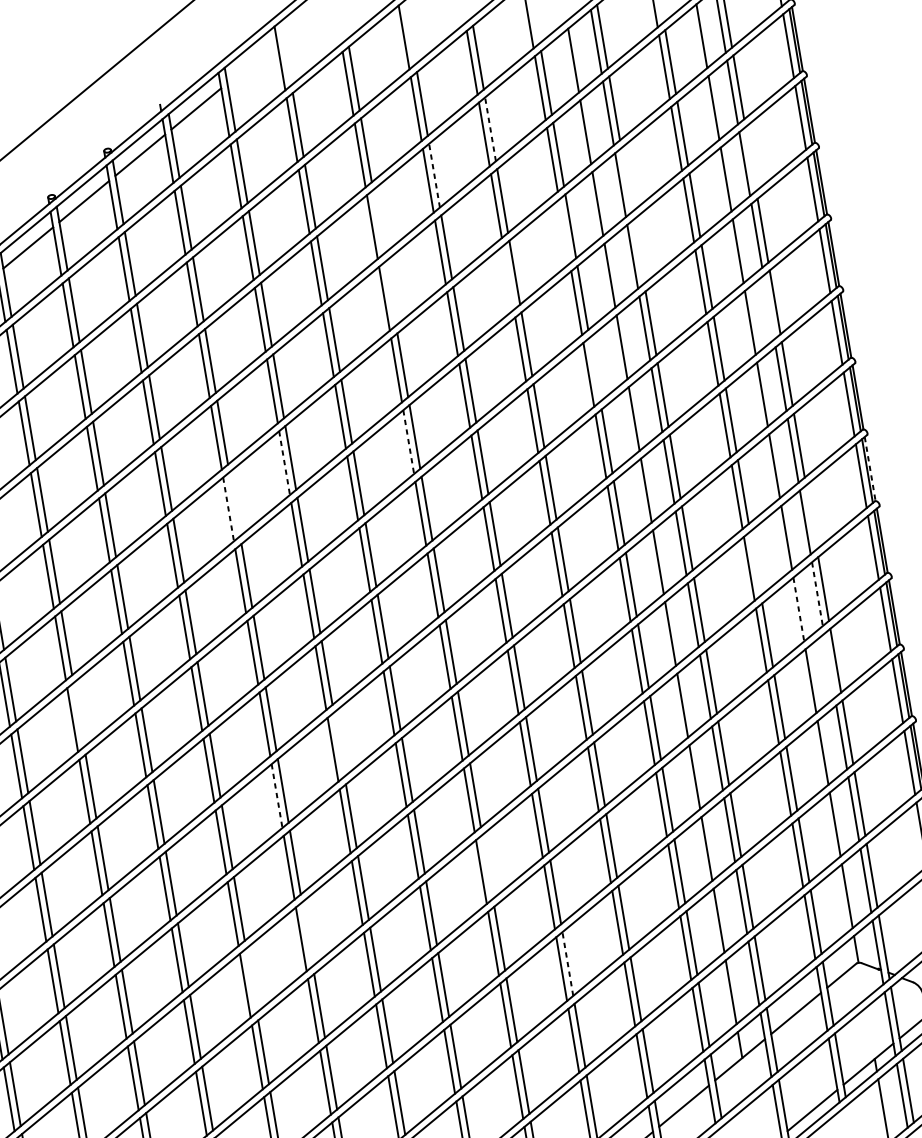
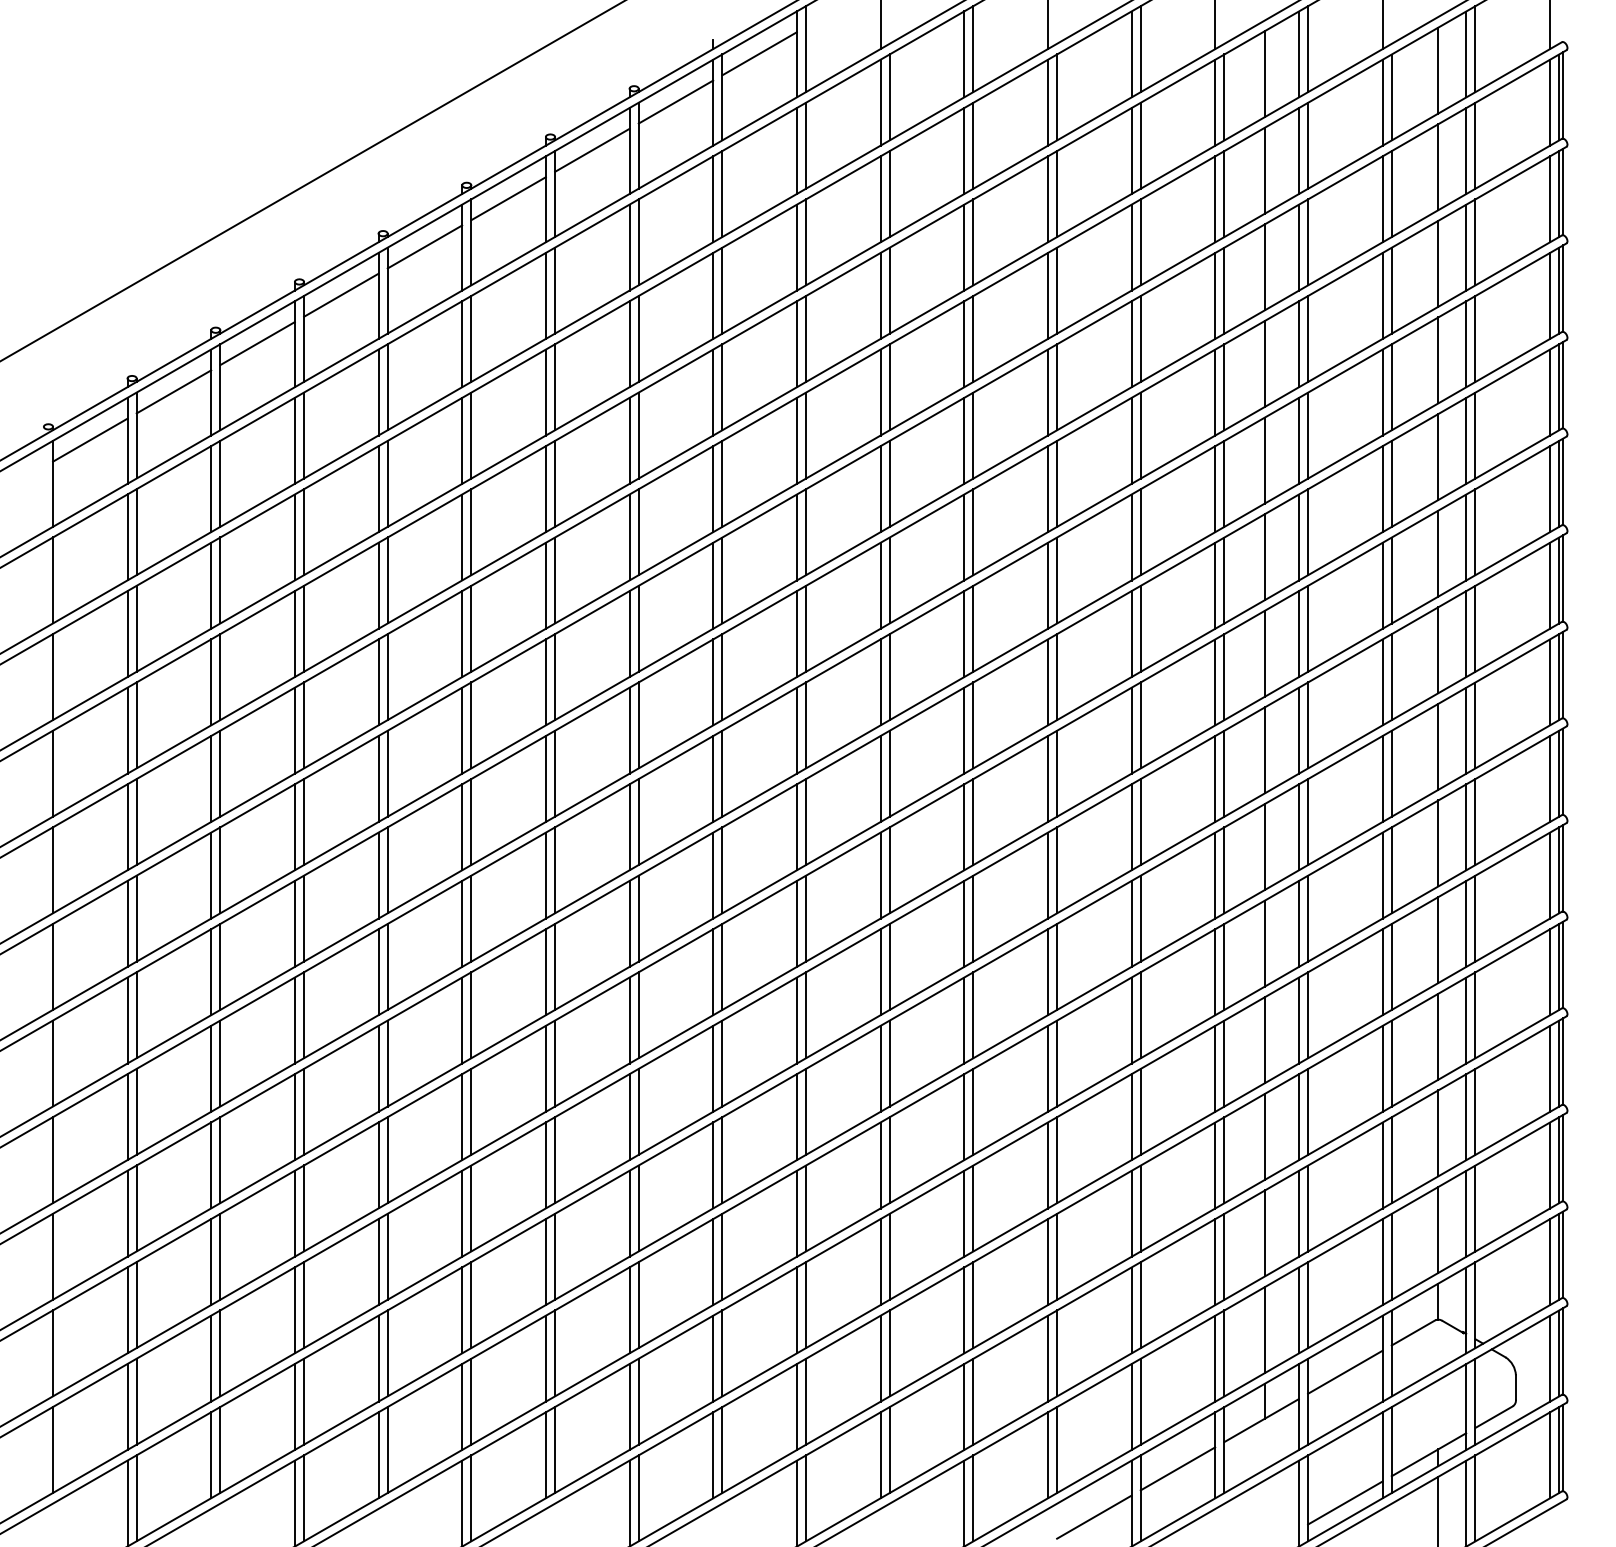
line: (490, 129) -> (1140, 145), dashed -> solid
line: (750, 159) -> (1475, 242), added
line: (434, 175) -> (1057, 194), dashed -> solid
line: (627, 180) -> (1308, 242), added
line: (378, 222) -> (973, 242), added
line: (564, 231) -> (1215, 295), added
line: (639, 251) -> (1308, 338), added
line: (508, 277) -> (1131, 344), added
line: (390, 293) -> (973, 338), added
line: (769, 307) -> (1466, 440), added
line: (595, 369) -> (1224, 483), added
line: (408, 442) -> (964, 537), dashed -> solid
line: (284, 463) -> (796, 537), dashed -> solid
line: (870, 469) -> (1563, 675), dashed -> solid
line: (234, 504) -> (722, 580), added
line: (228, 509) -> (713, 585), dashed -> solid
line: (811, 517) -> (1475, 725), added
line: (755, 563) -> (1391, 773), added
line: (817, 594) -> (1466, 827), dashed -> solid
line: (798, 609) -> (1438, 843), dashed -> solid
line: (829, 666) -> (1466, 924), added
line: (78, 714) -> (471, 821), added
line: (339, 744) -> (806, 918), added
line: (277, 796) -> (713, 972), dashed -> solid
line: (487, 866) -> (973, 1111), added
line: (307, 934) -> (722, 1160), added
line: (568, 963) -> (1057, 1256), dashed -> solid
line: (251, 980) -> (638, 1208), added

